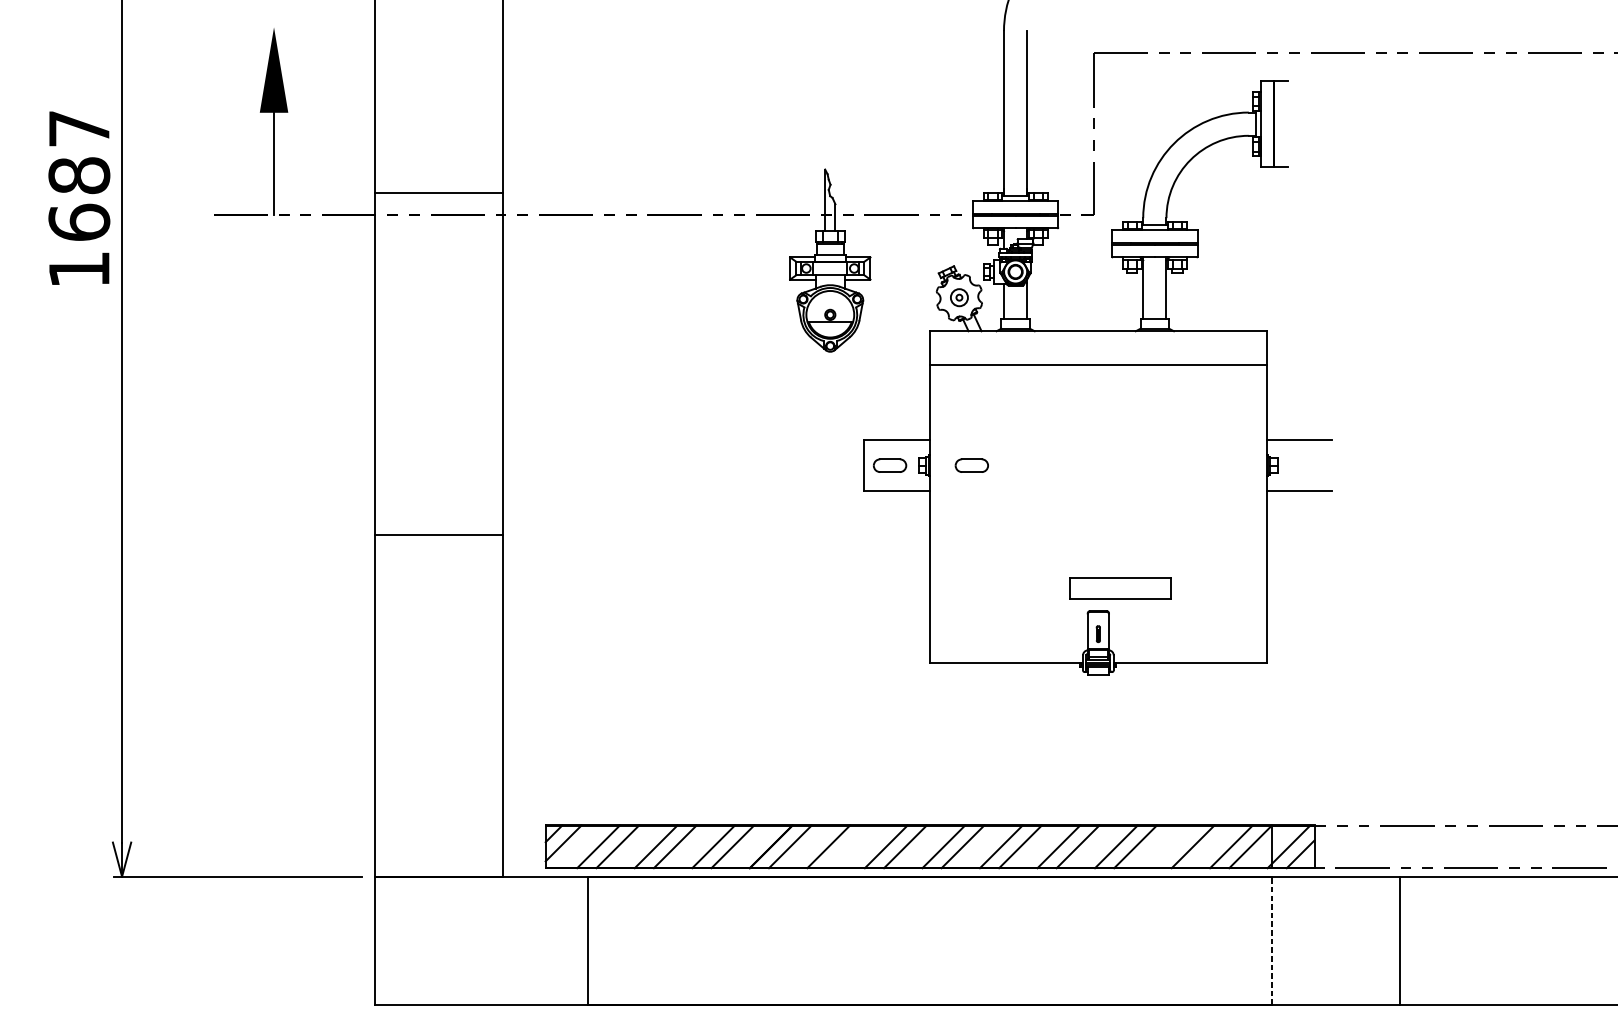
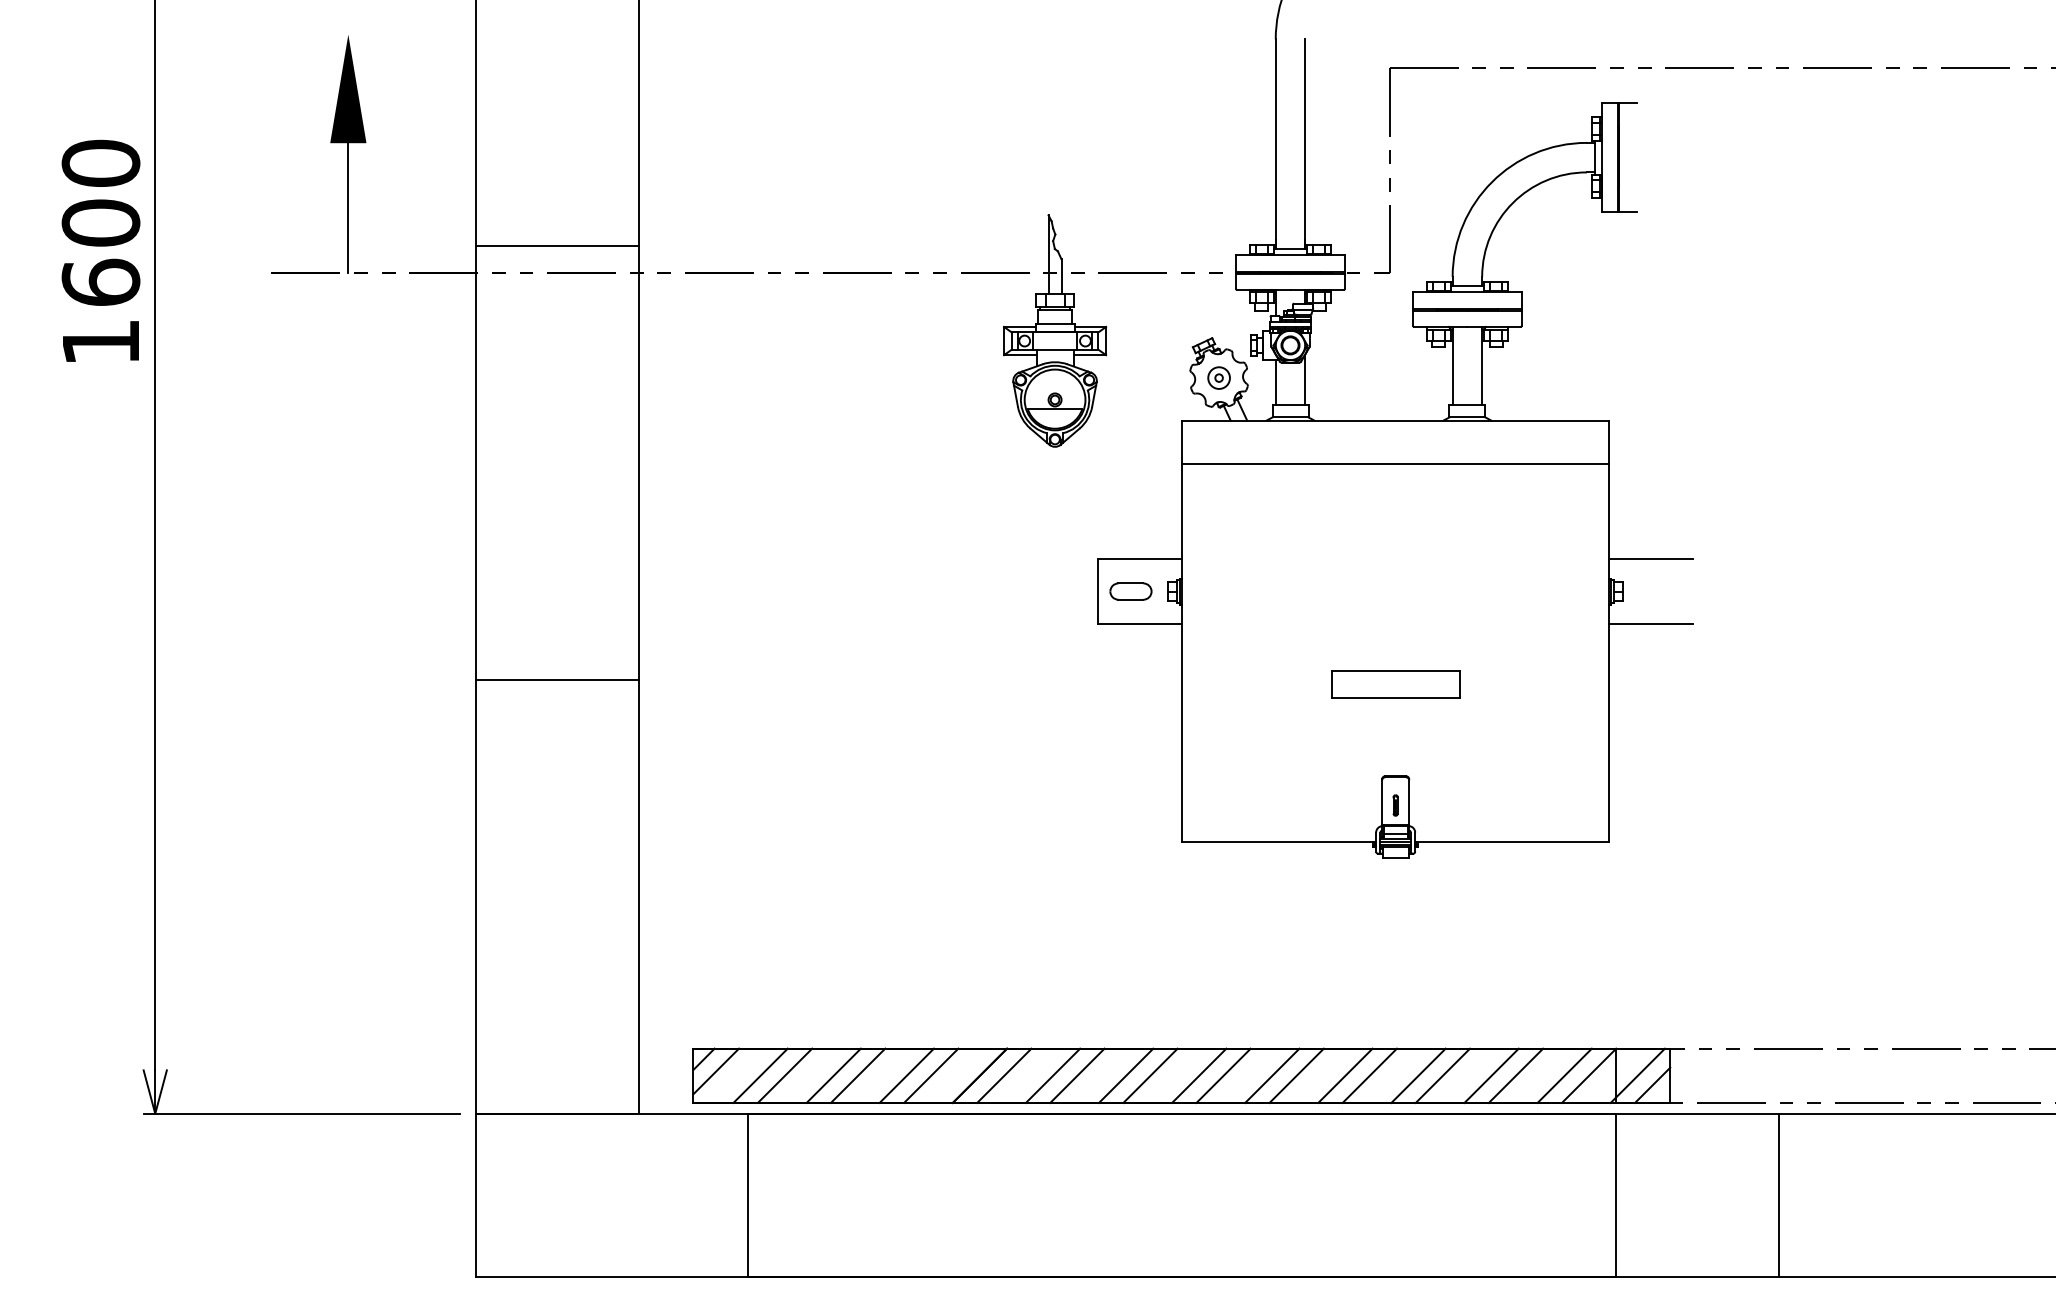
text: (78, 151) -> (100, 192), 1687 -> 1600
part: (971, 465) -> (1234, 591), removed
part: (1120, 588) -> (1395, 684), moved
line: (847, 846) -> (1077, 1075), added
line: (1173, 846) -> (1491, 1075), added
line: (1271, 940) -> (1615, 1194), dashed -> solid

